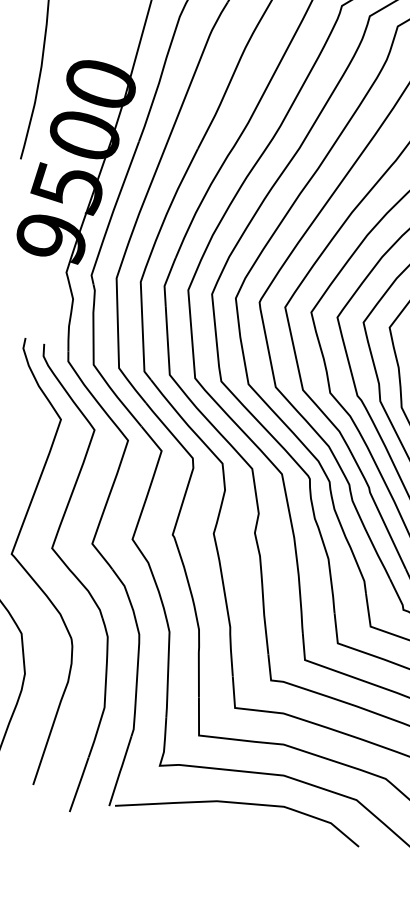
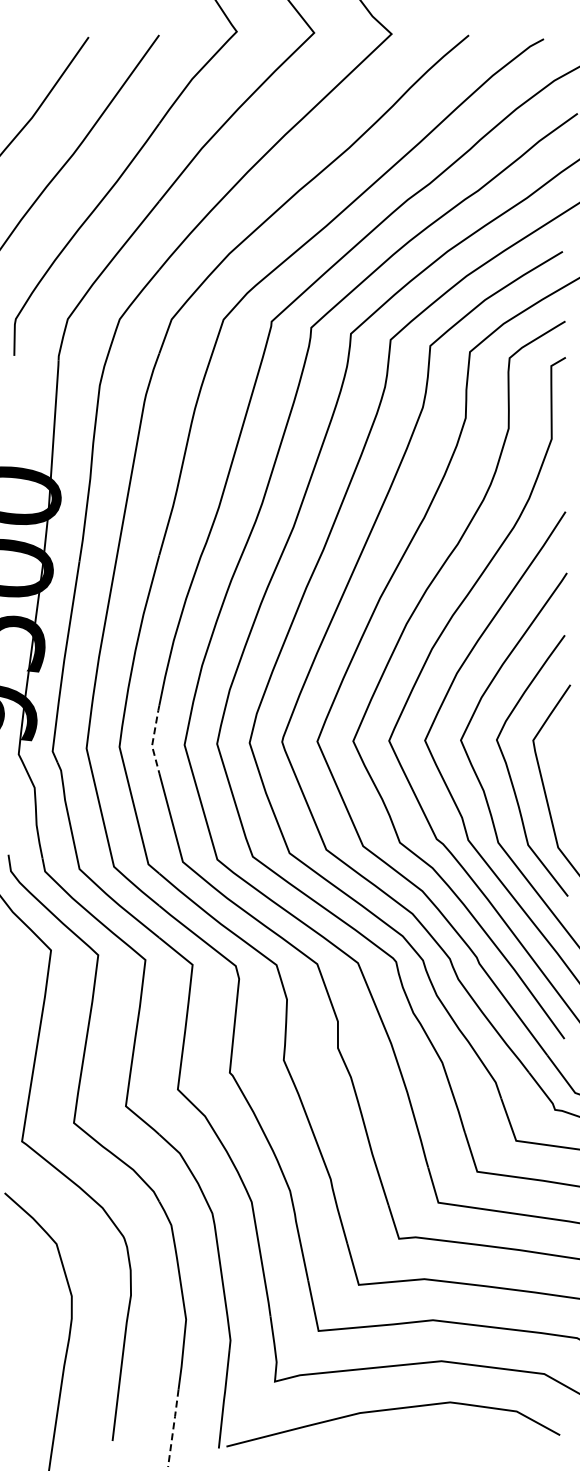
line: (166, 282) -> (153, 740), solid -> dashed
line: (79, 784) -> (173, 1427), solid -> dashed

